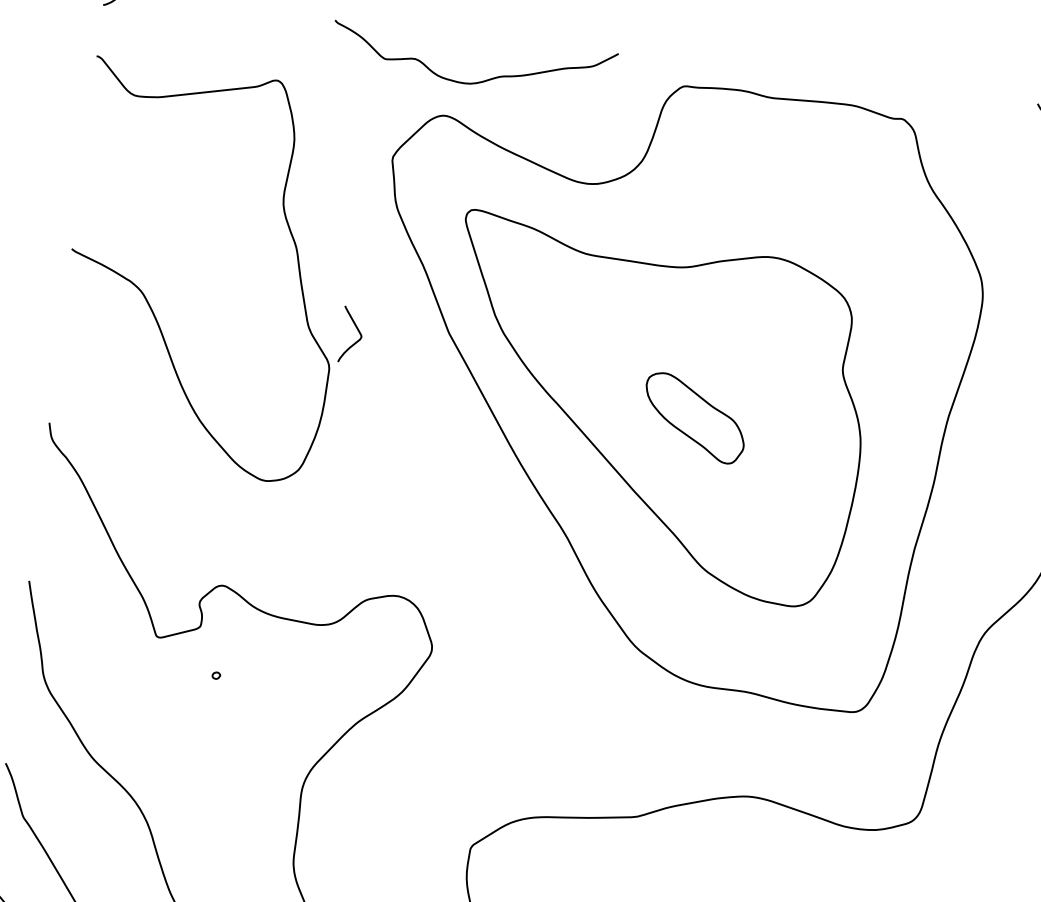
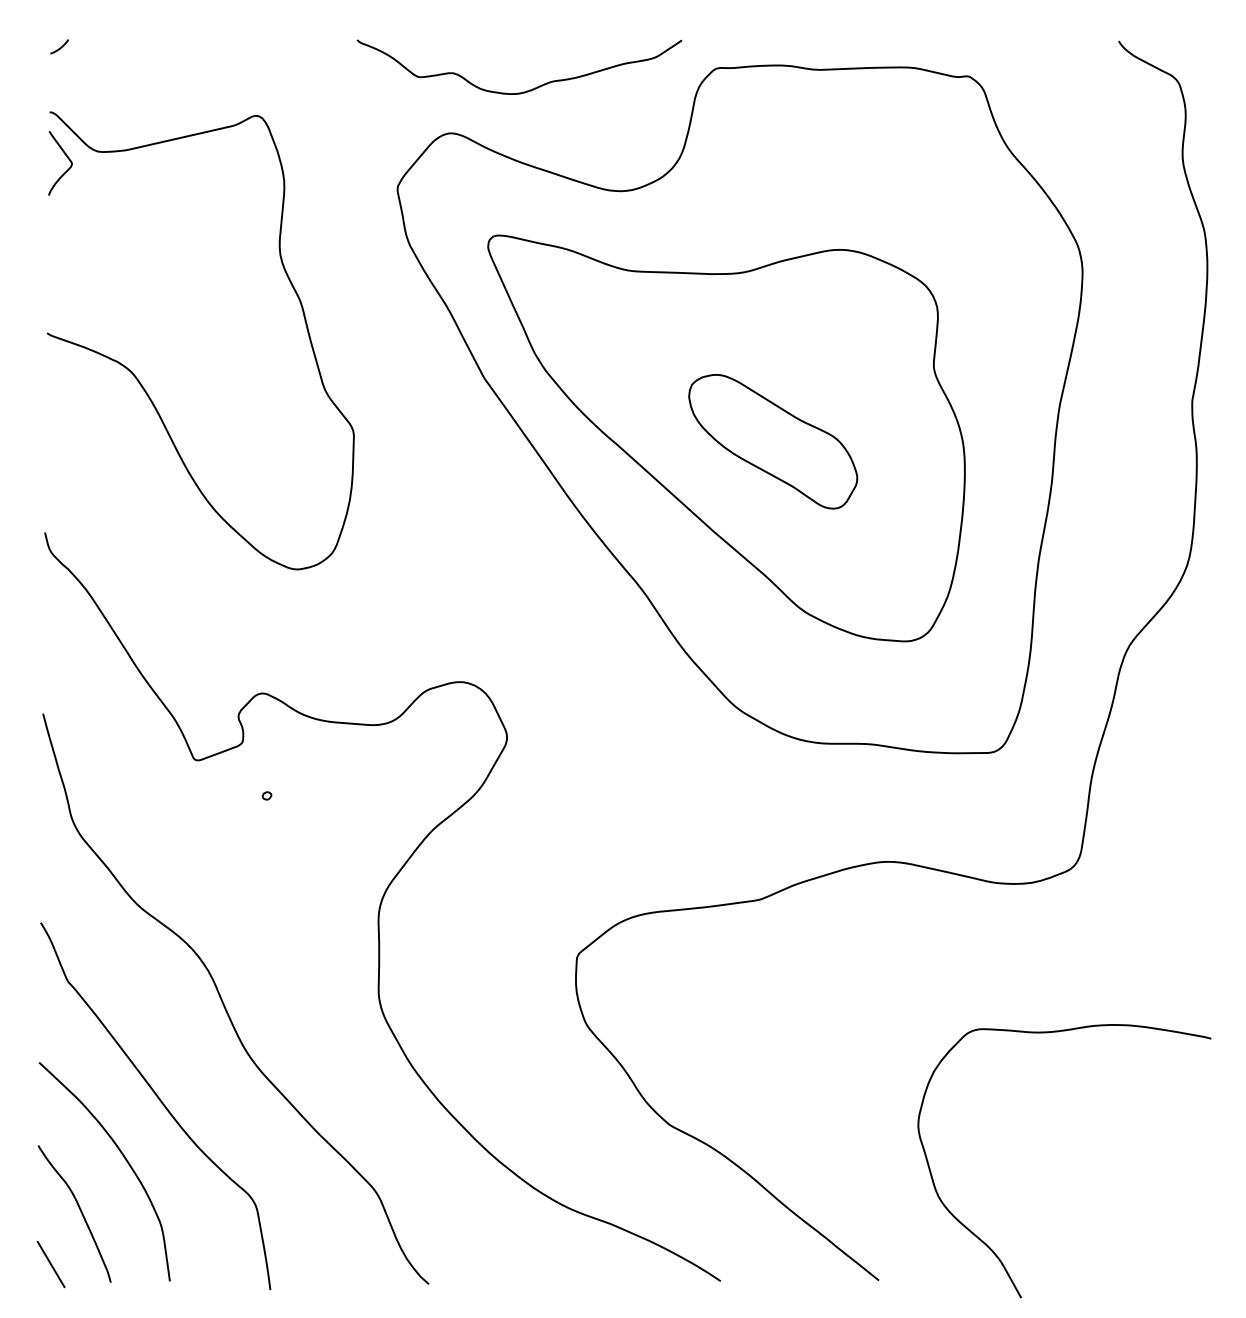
curve: (477, 81) -> (526, 90), moved
curve: (357, 330) -> (66, 157), moved
part: (695, 418) -> (773, 441), size x1.43

